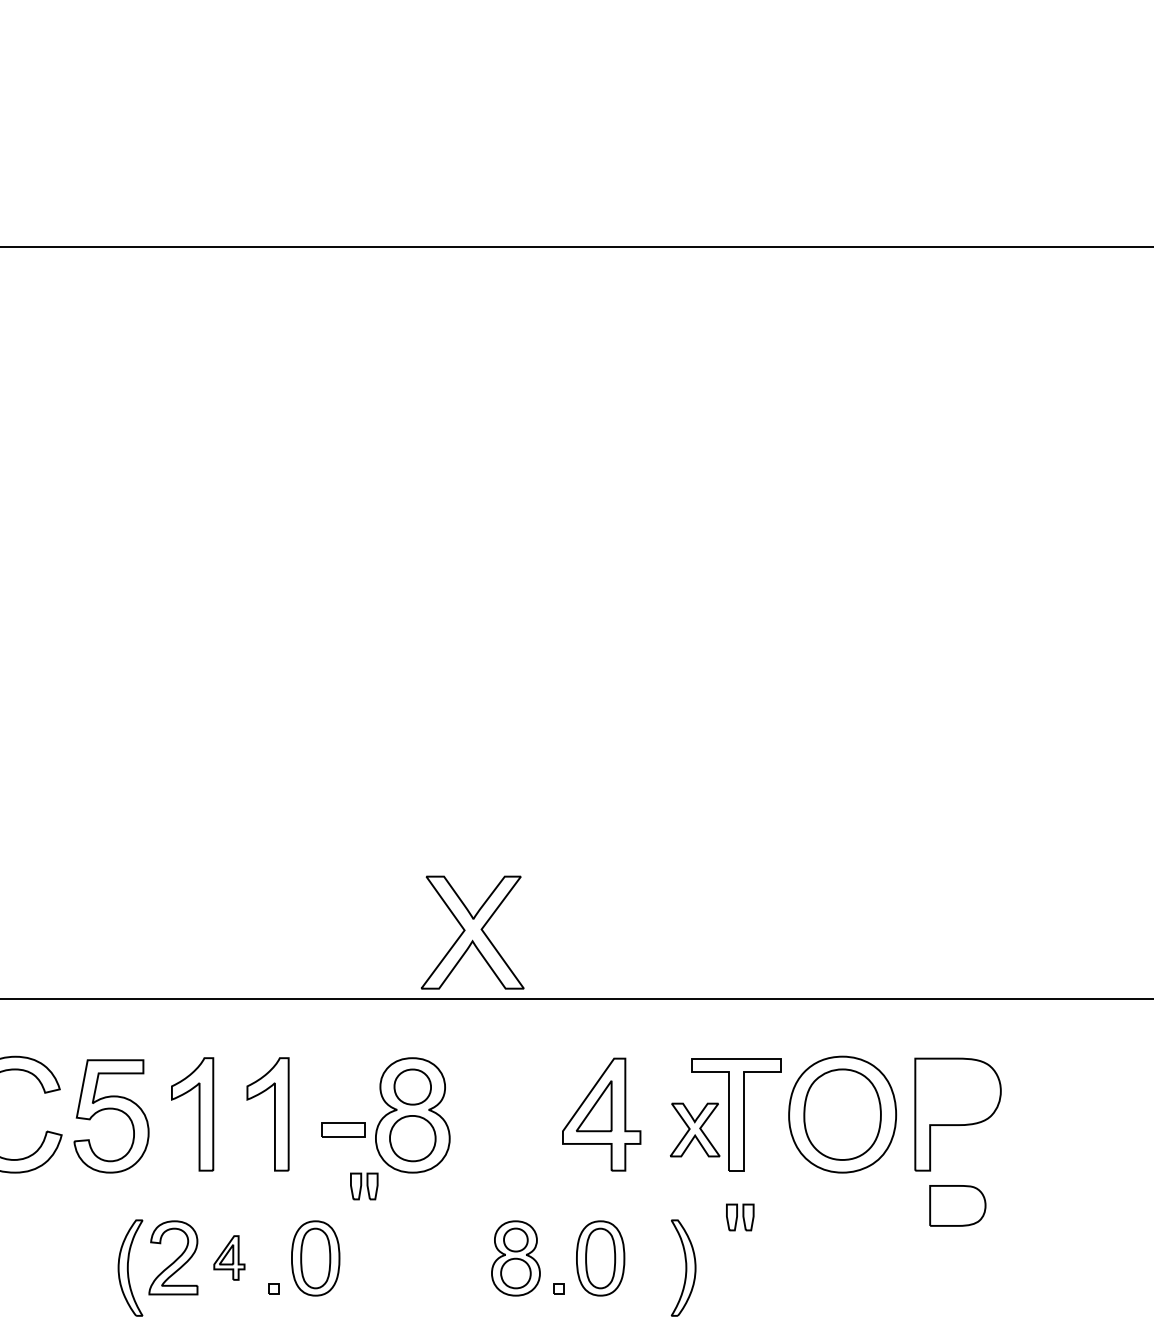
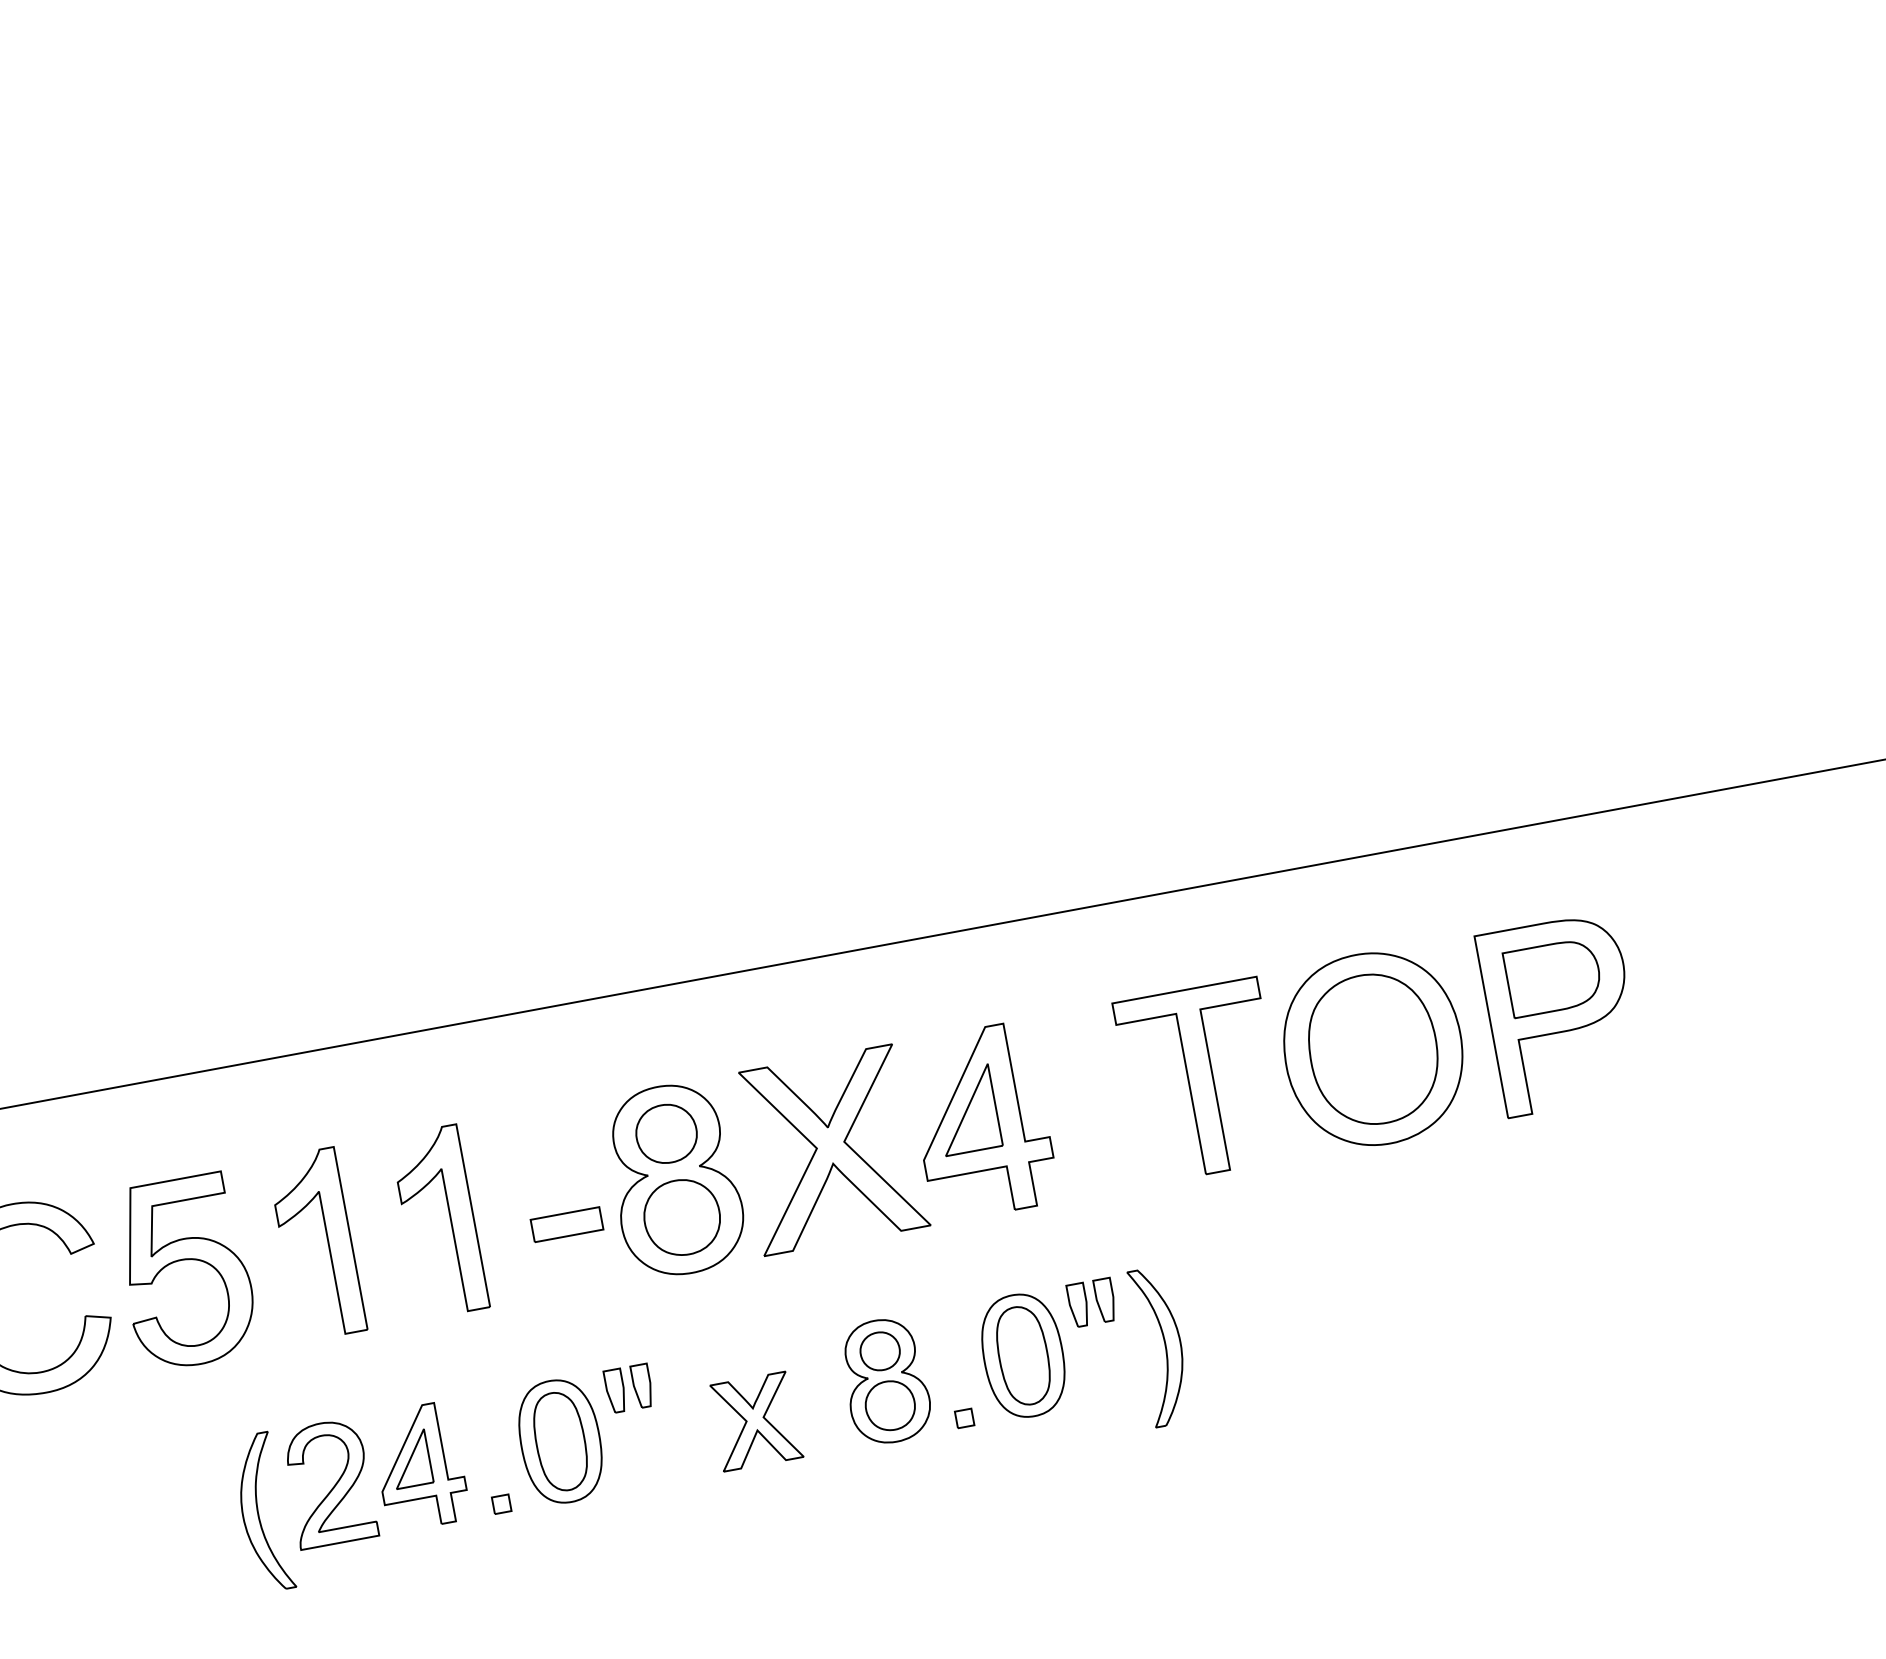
part: (472, 932) -> (830, 1149), moved
part: (695, 1129) -> (756, 1420), moved
part: (364, 1186) -> (629, 1388), moved
part: (957, 1205) -> (1552, 977), moved
part: (740, 1217) -> (1092, 1302), moved
part: (229, 1257) -> (420, 1465), size x1.67

